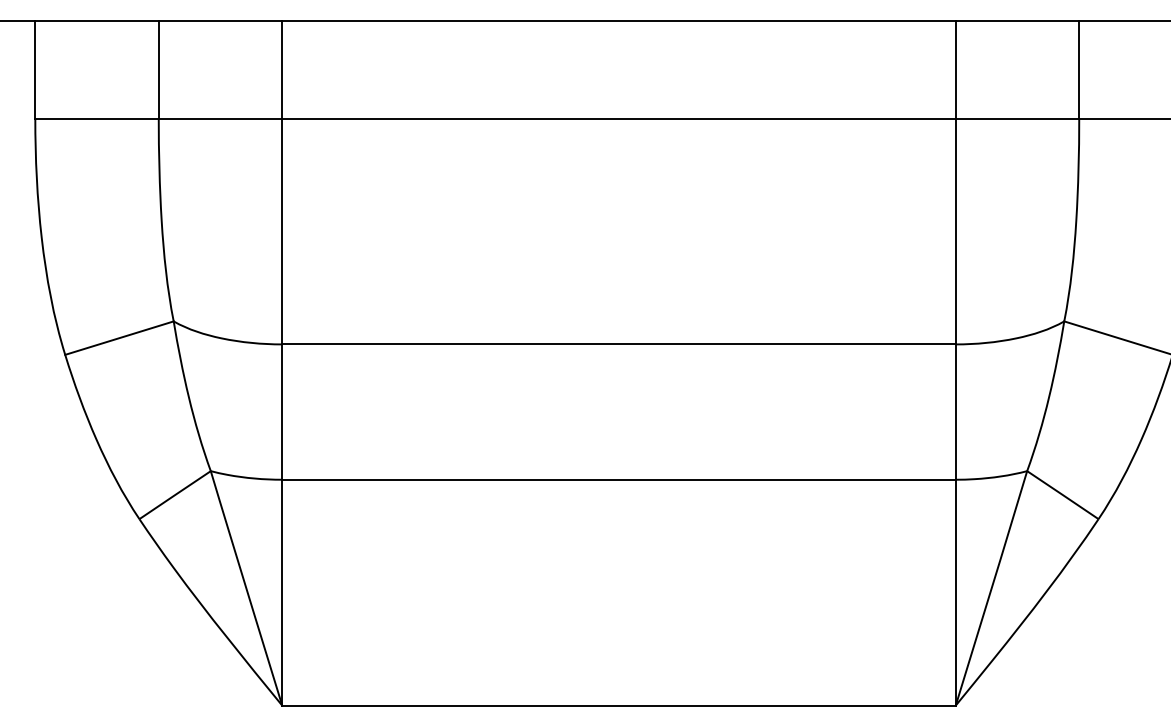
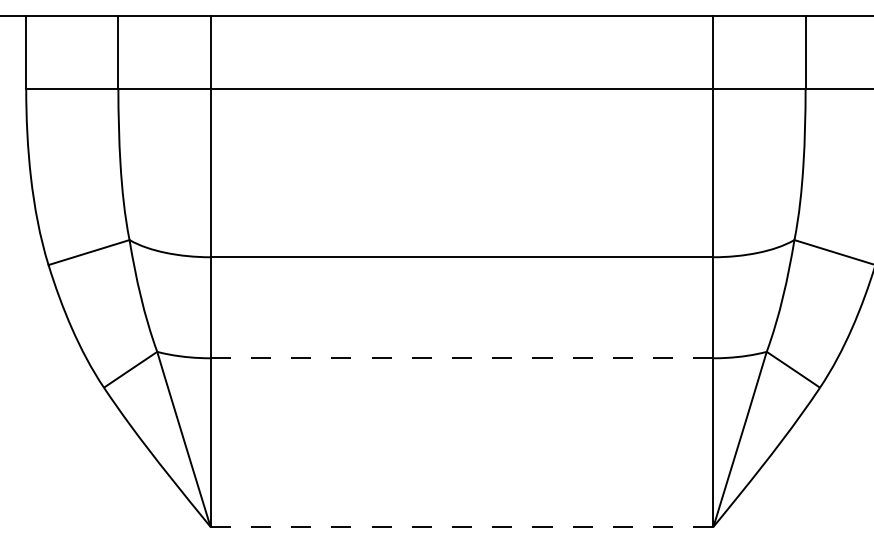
line: (619, 480) -> (462, 358), solid -> dashed
line: (618, 705) -> (461, 526), solid -> dashed

